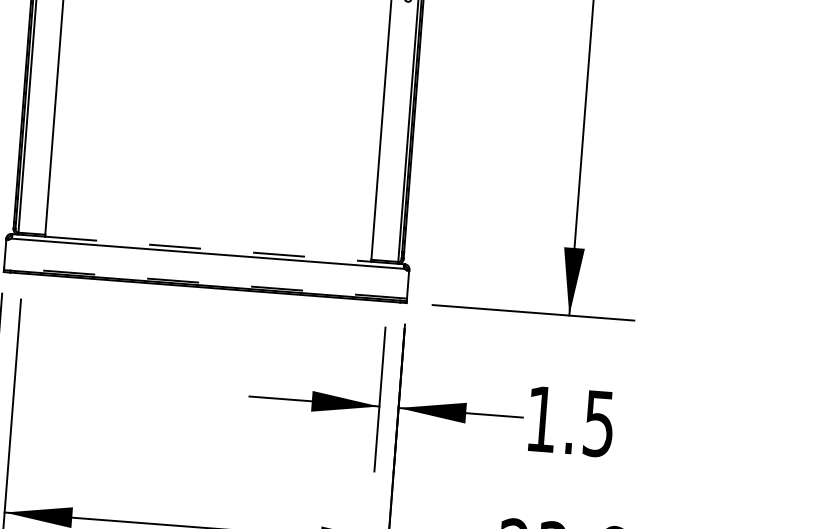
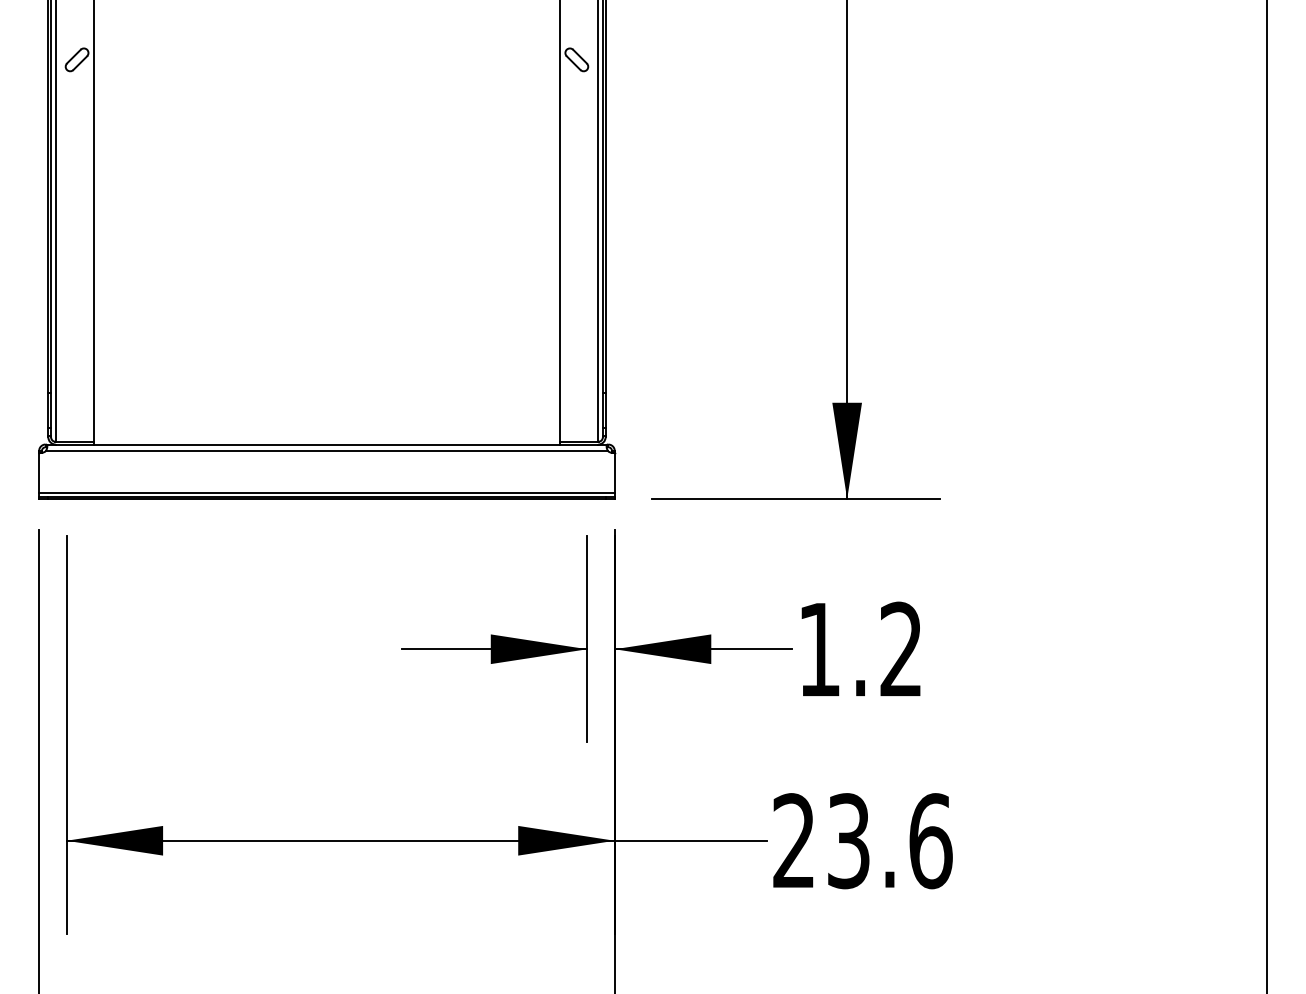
line: (207, 249) -> (326, 444), dashed -> solid
line: (205, 282) -> (326, 492), dashed -> solid
text: (598, 423) -> (900, 649), 1.5 -> 1.2

